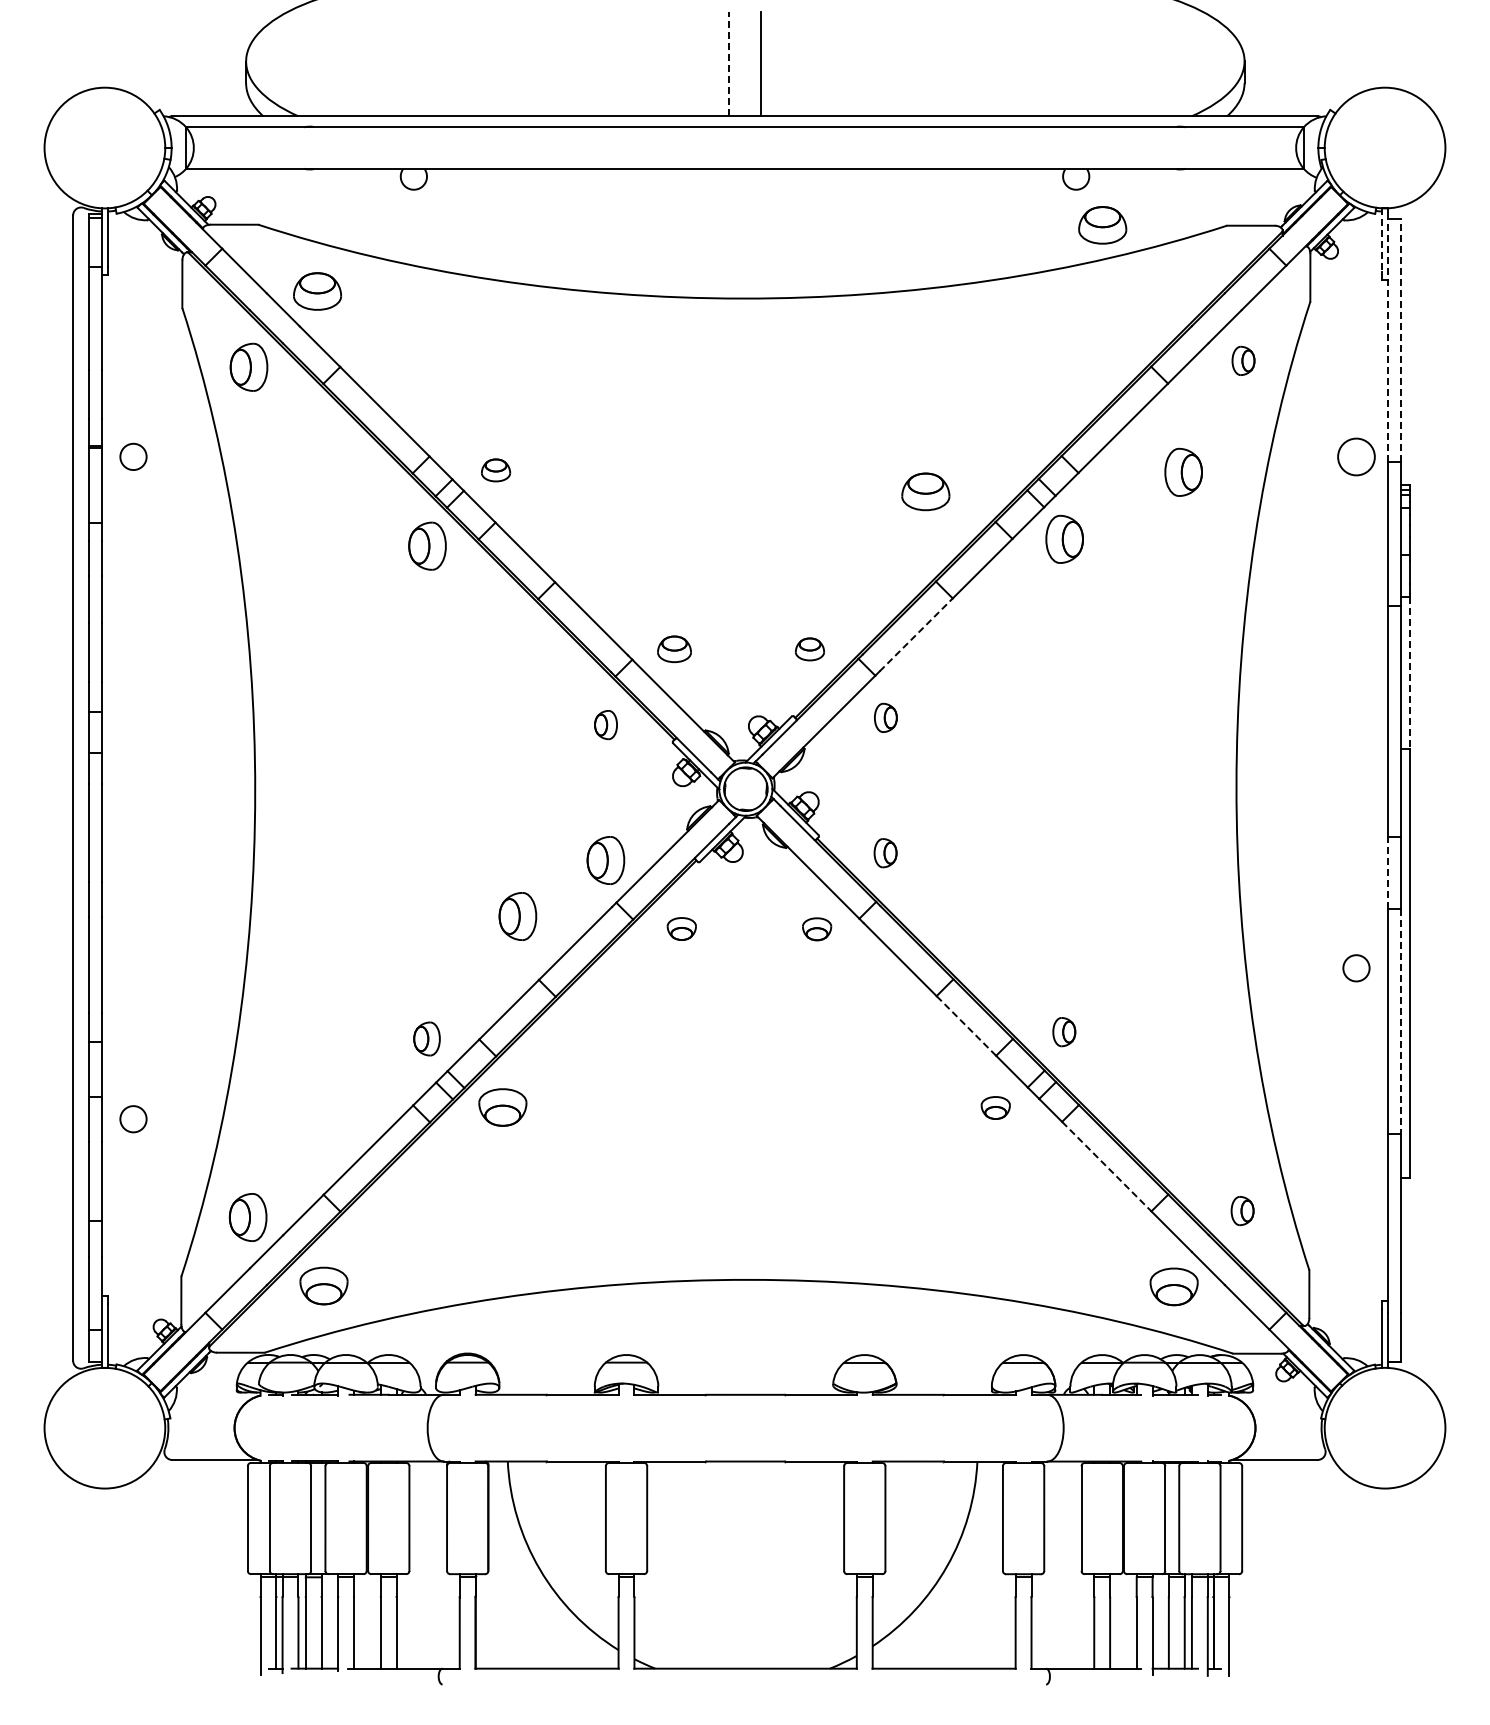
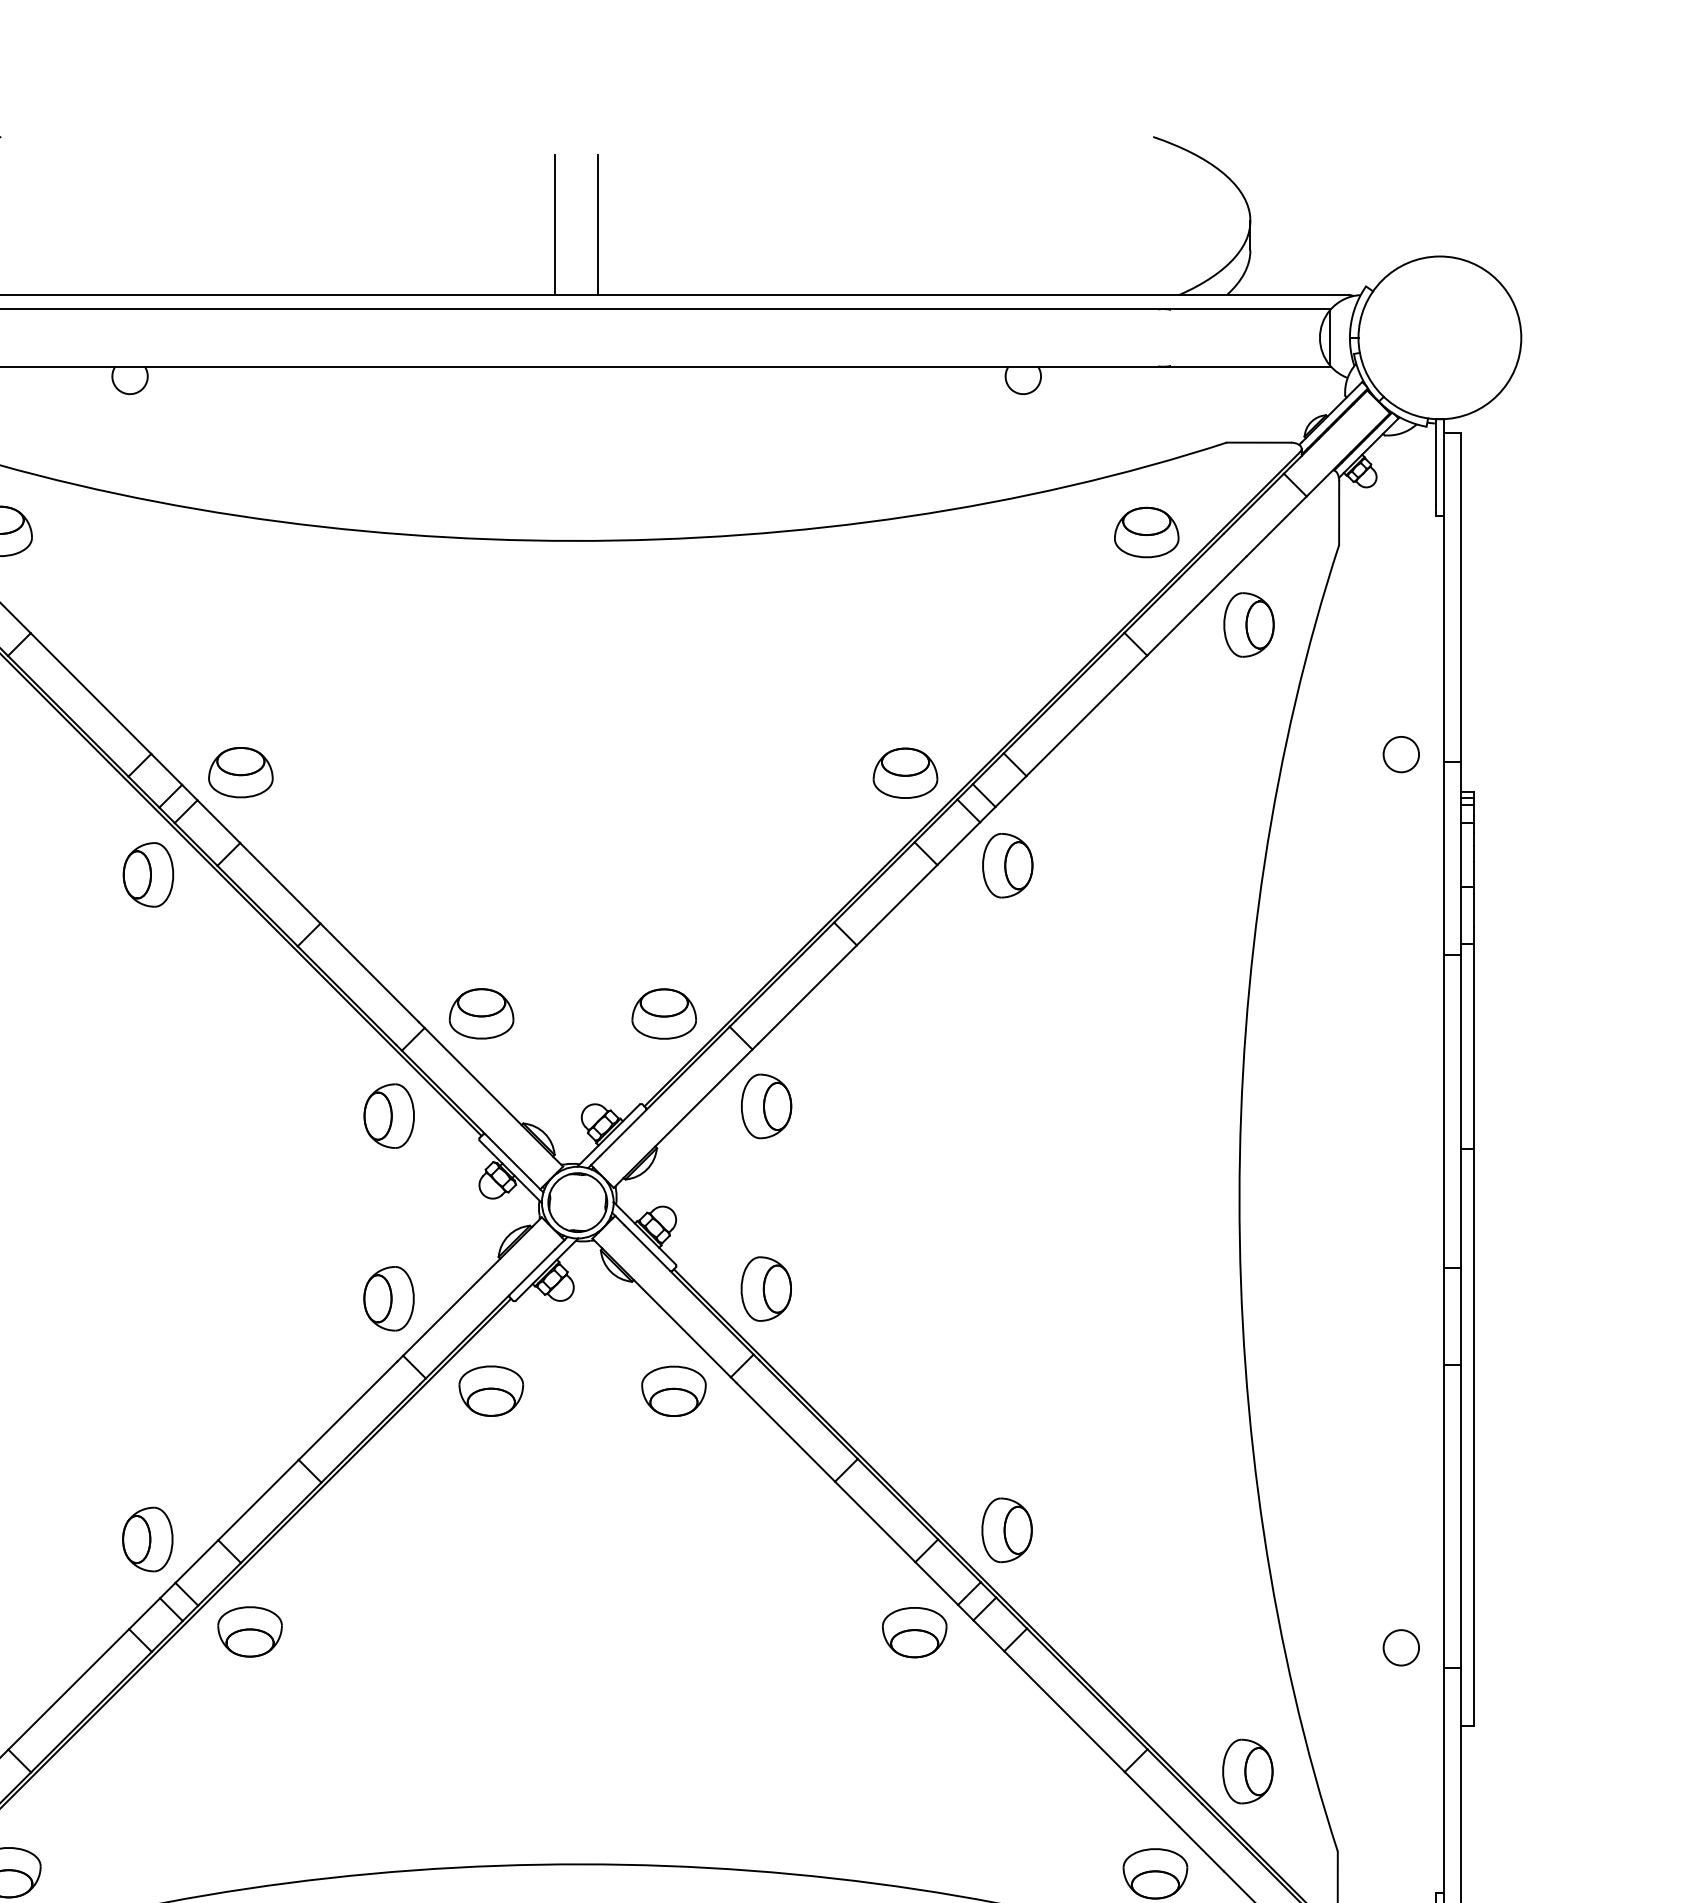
line: (729, 63) -> (555, 223), dashed -> solid
part: (1102, 225) -> (1146, 532), moved
line: (1381, 240) -> (1435, 462), dashed -> solid
line: (1388, 340) -> (1444, 597), dashed -> solid
line: (1400, 340) -> (1460, 597), dashed -> solid
part: (1243, 360) -> (1248, 624), size x1.67
circle: (1356, 456) -> (1401, 753), size x0.71
part: (495, 470) -> (240, 772), size x1.67
part: (1183, 471) -> (1168, 774), removed
part: (925, 491) -> (905, 772), moved
line: (916, 634) -> (807, 993), dashed -> solid
part: (674, 649) -> (481, 1014), size x1.43
part: (809, 649) -> (663, 1014), size x1.67
line: (1410, 673) -> (1474, 1046), dashed -> solid
part: (885, 717) -> (766, 1105), size x1.67
part: (605, 724) -> (388, 1115), size x1.67
part: (885, 852) -> (766, 1287), size x1.67
line: (1388, 872) -> (1444, 1314), dashed -> solid
part: (517, 916) -> (269, 1374), removed
part: (681, 928) -> (490, 1390), size x1.67
part: (816, 929) -> (673, 1391), size x1.67
circle: (1356, 968) -> (1401, 1648), moved
line: (1400, 1021) -> (1460, 1515), dashed -> solid
line: (966, 1025) -> (875, 1521), dashed -> solid
part: (1064, 1031) -> (1007, 1529), size x1.67
part: (426, 1038) -> (147, 1538), size x1.43
part: (995, 1107) -> (914, 1631), size x1.67
line: (1107, 1166) -> (1065, 1711), dashed -> solid
part: (1242, 1210) -> (1247, 1770), size x1.67

